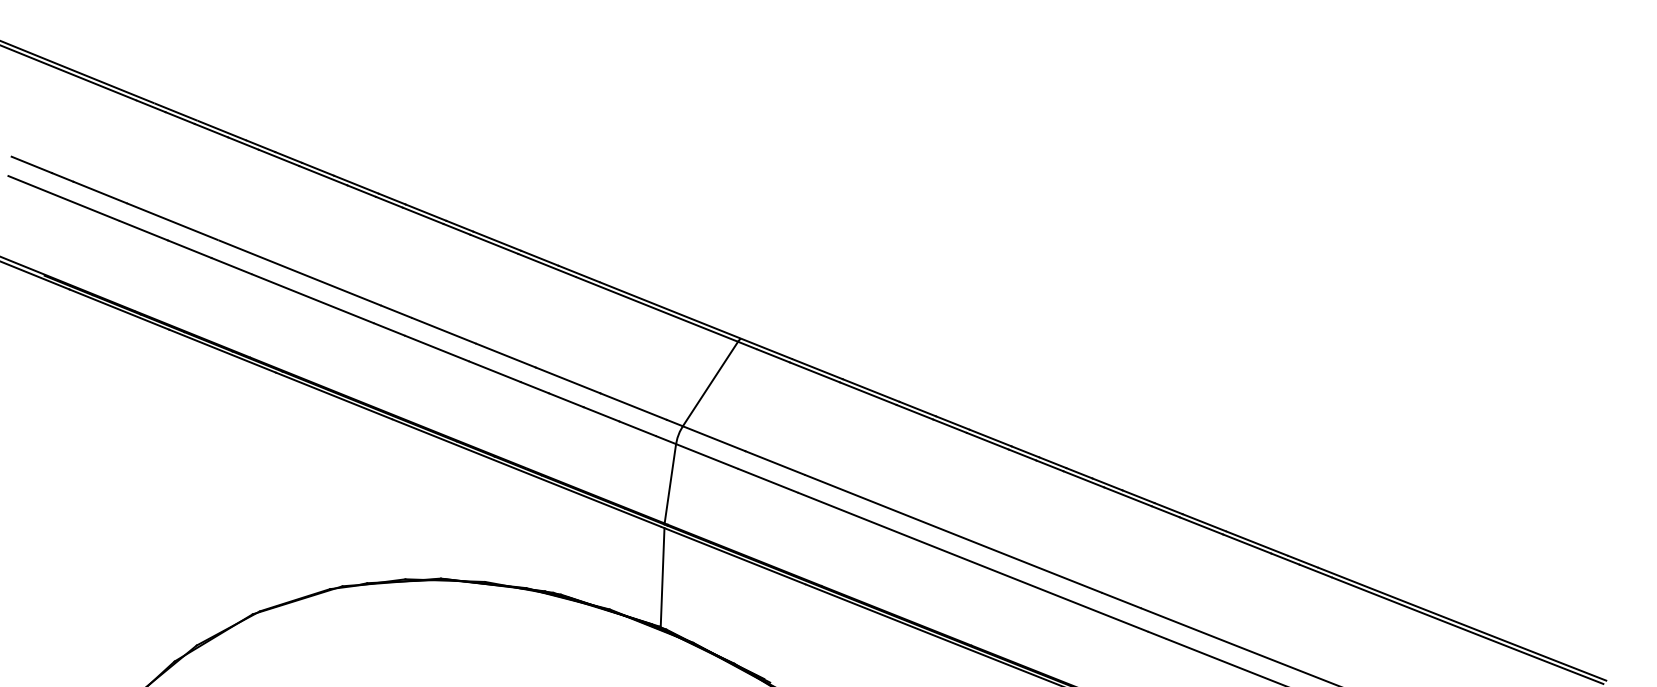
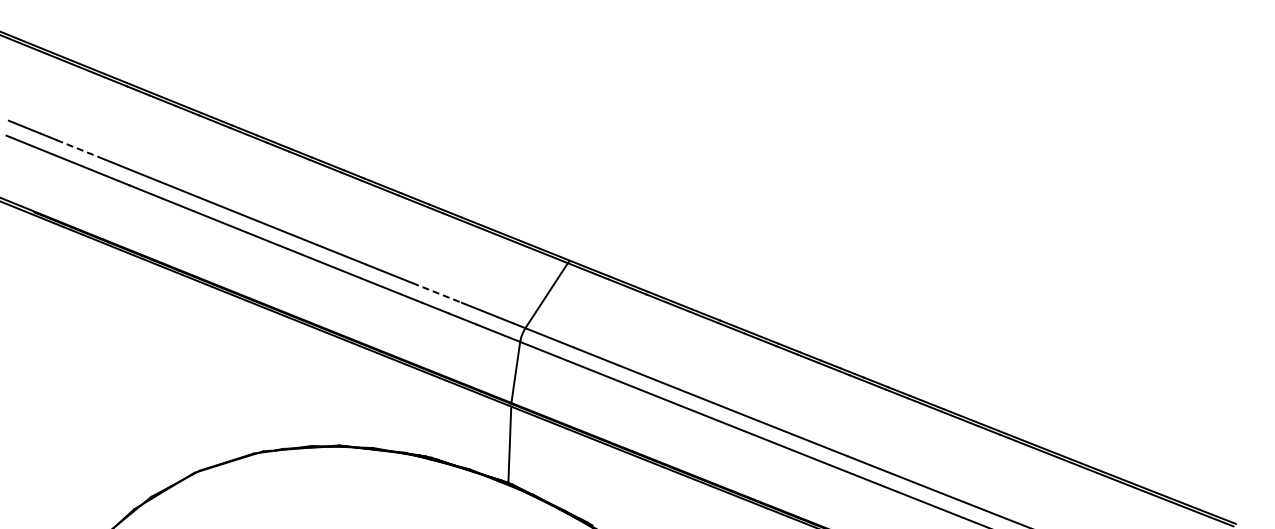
line: (100, 192) -> (77, 148), solid -> dashed
line: (568, 379) -> (437, 292), solid -> dashed

